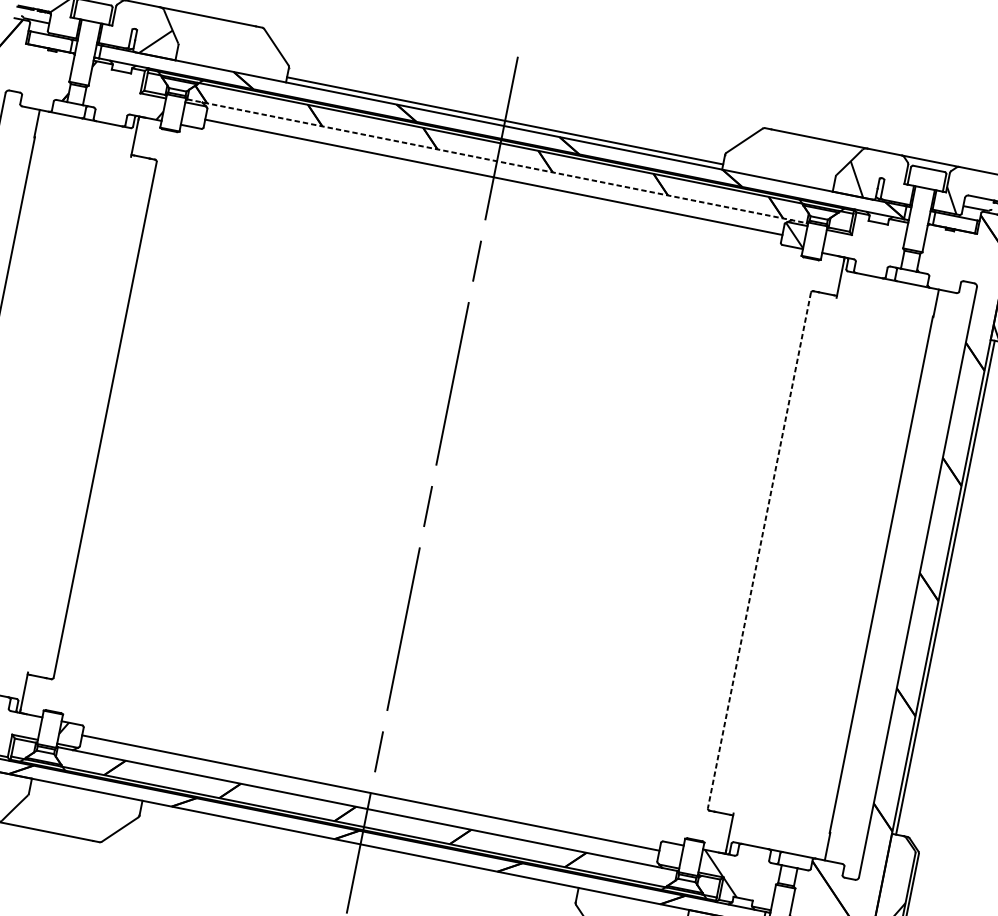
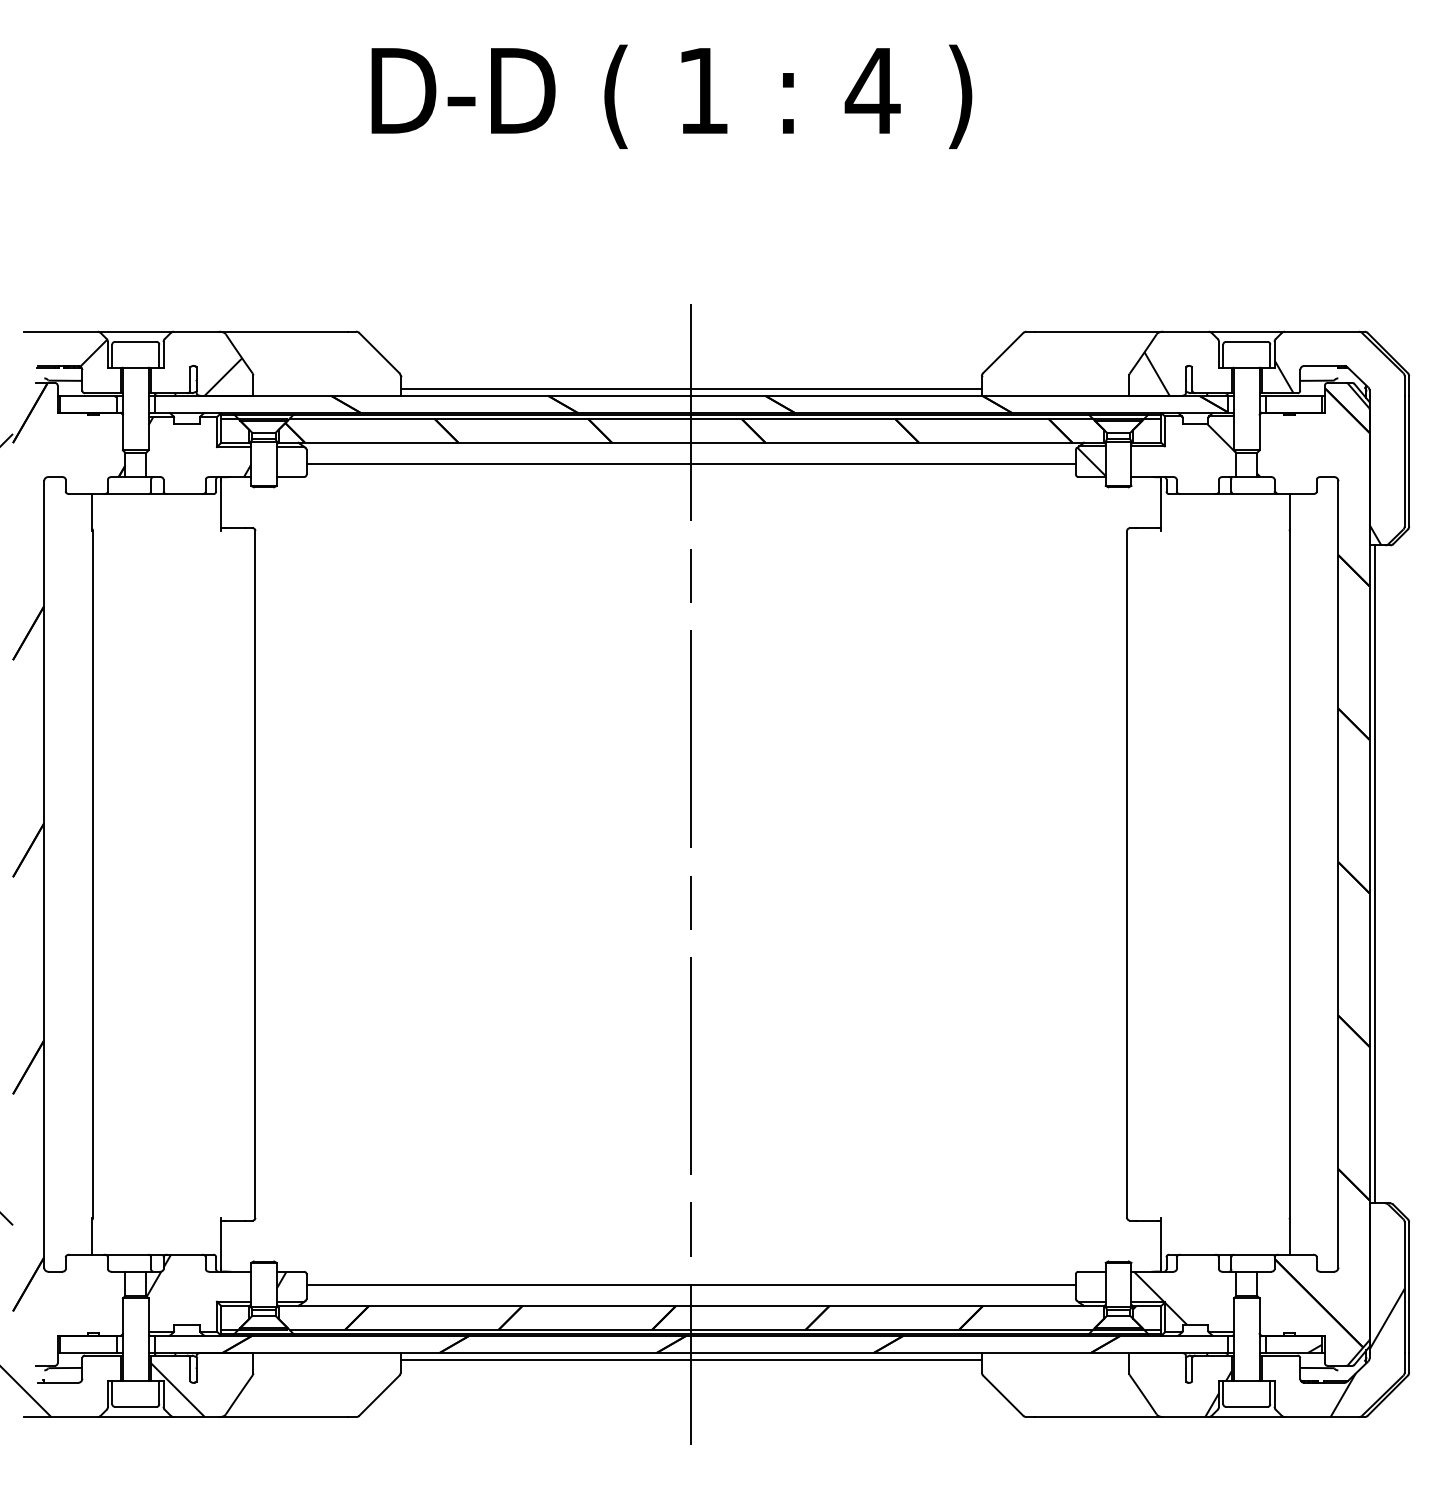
line: (497, 161) -> (691, 442), dashed -> solid
hatch: (895, 237) -> (1221, 438), added
line: (759, 550) -> (1127, 874), dashed -> solid
line: (358, 849) -> (690, 1359), added

